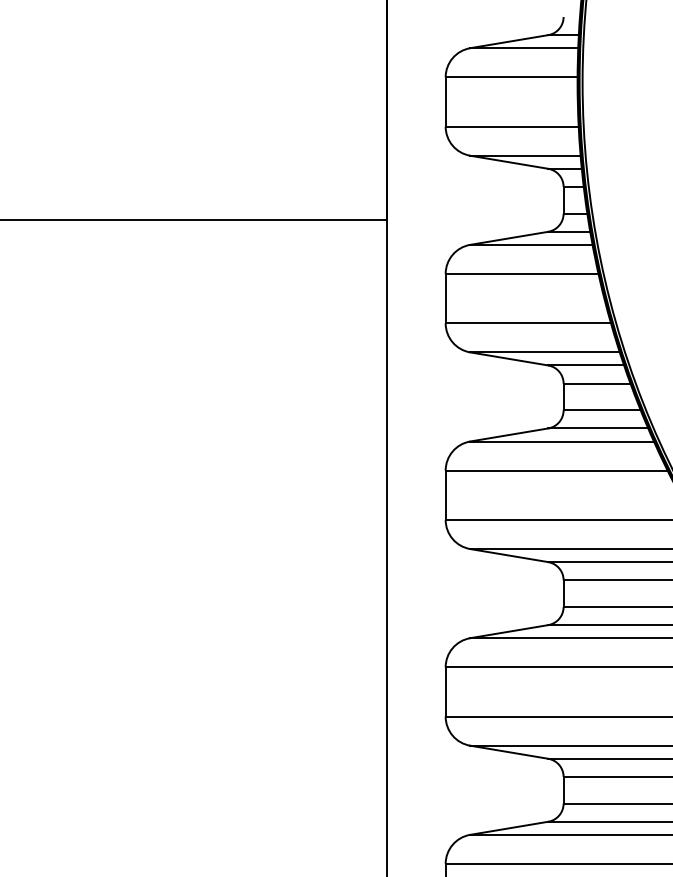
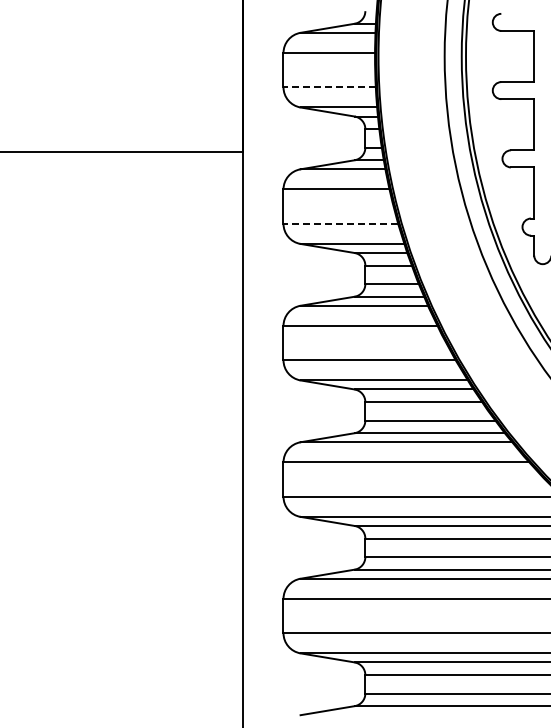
line: (511, 126) -> (329, 87), solid -> dashed
line: (527, 322) -> (340, 223), solid -> dashed

